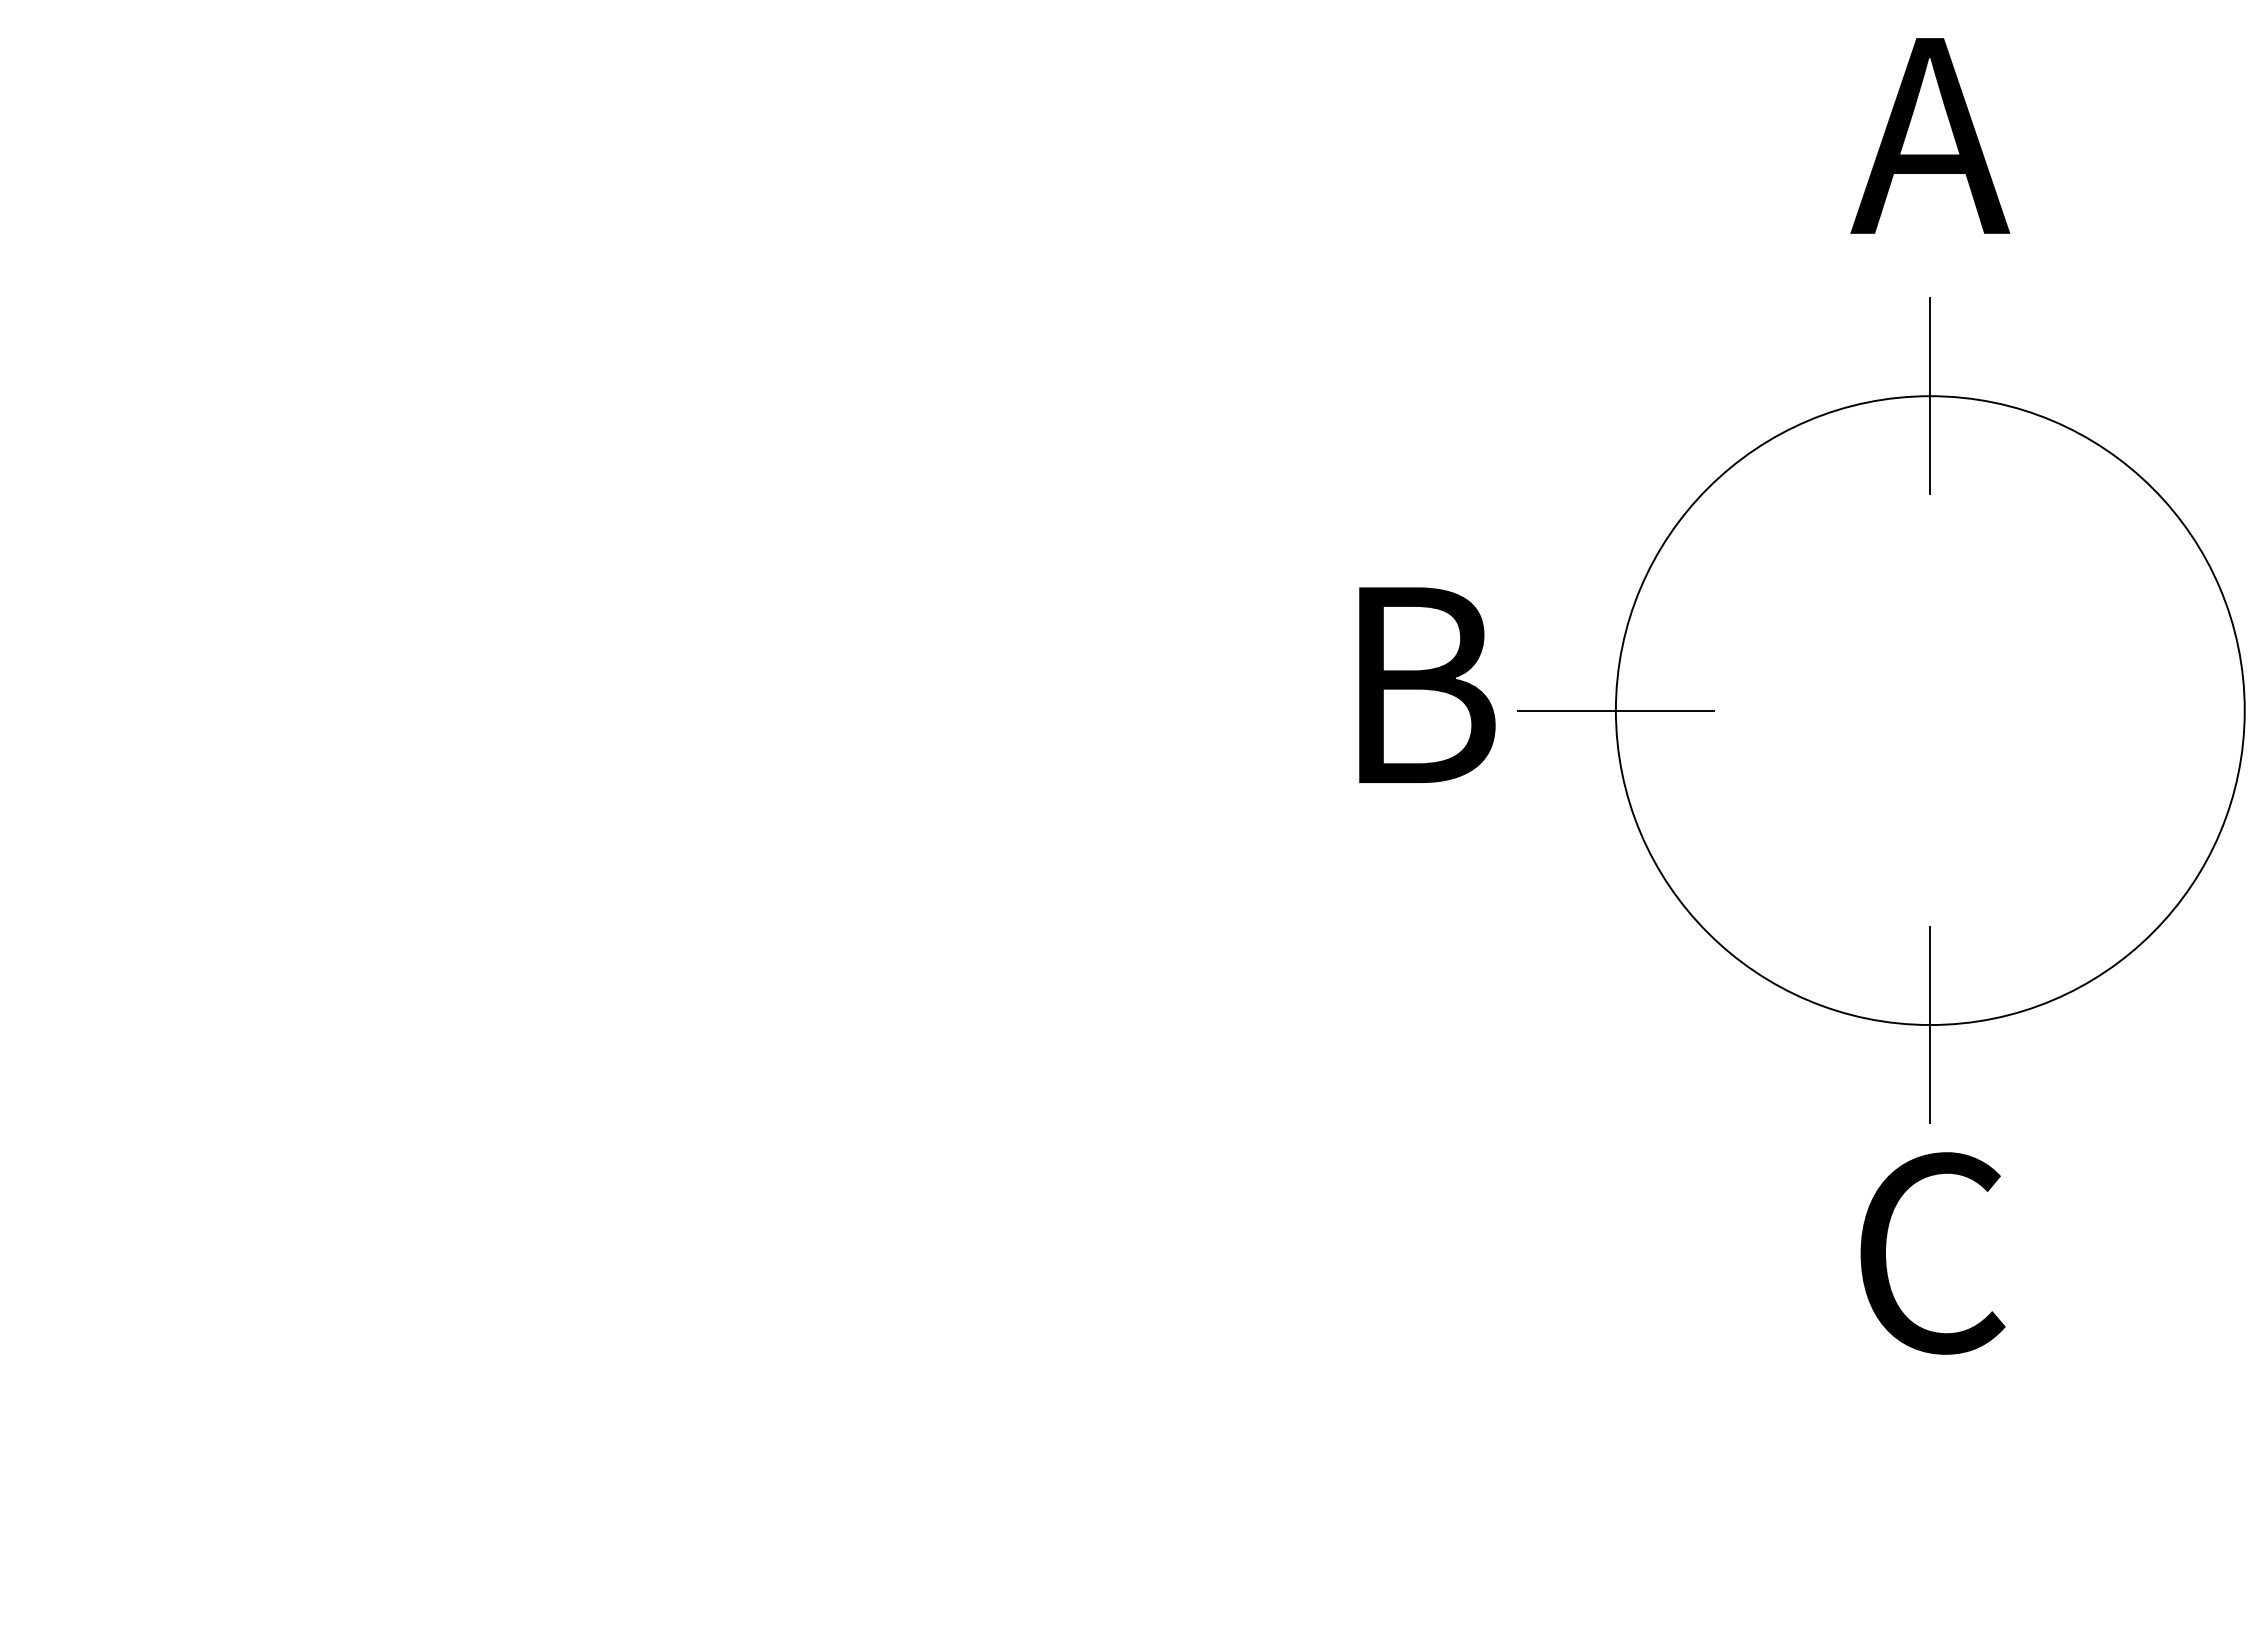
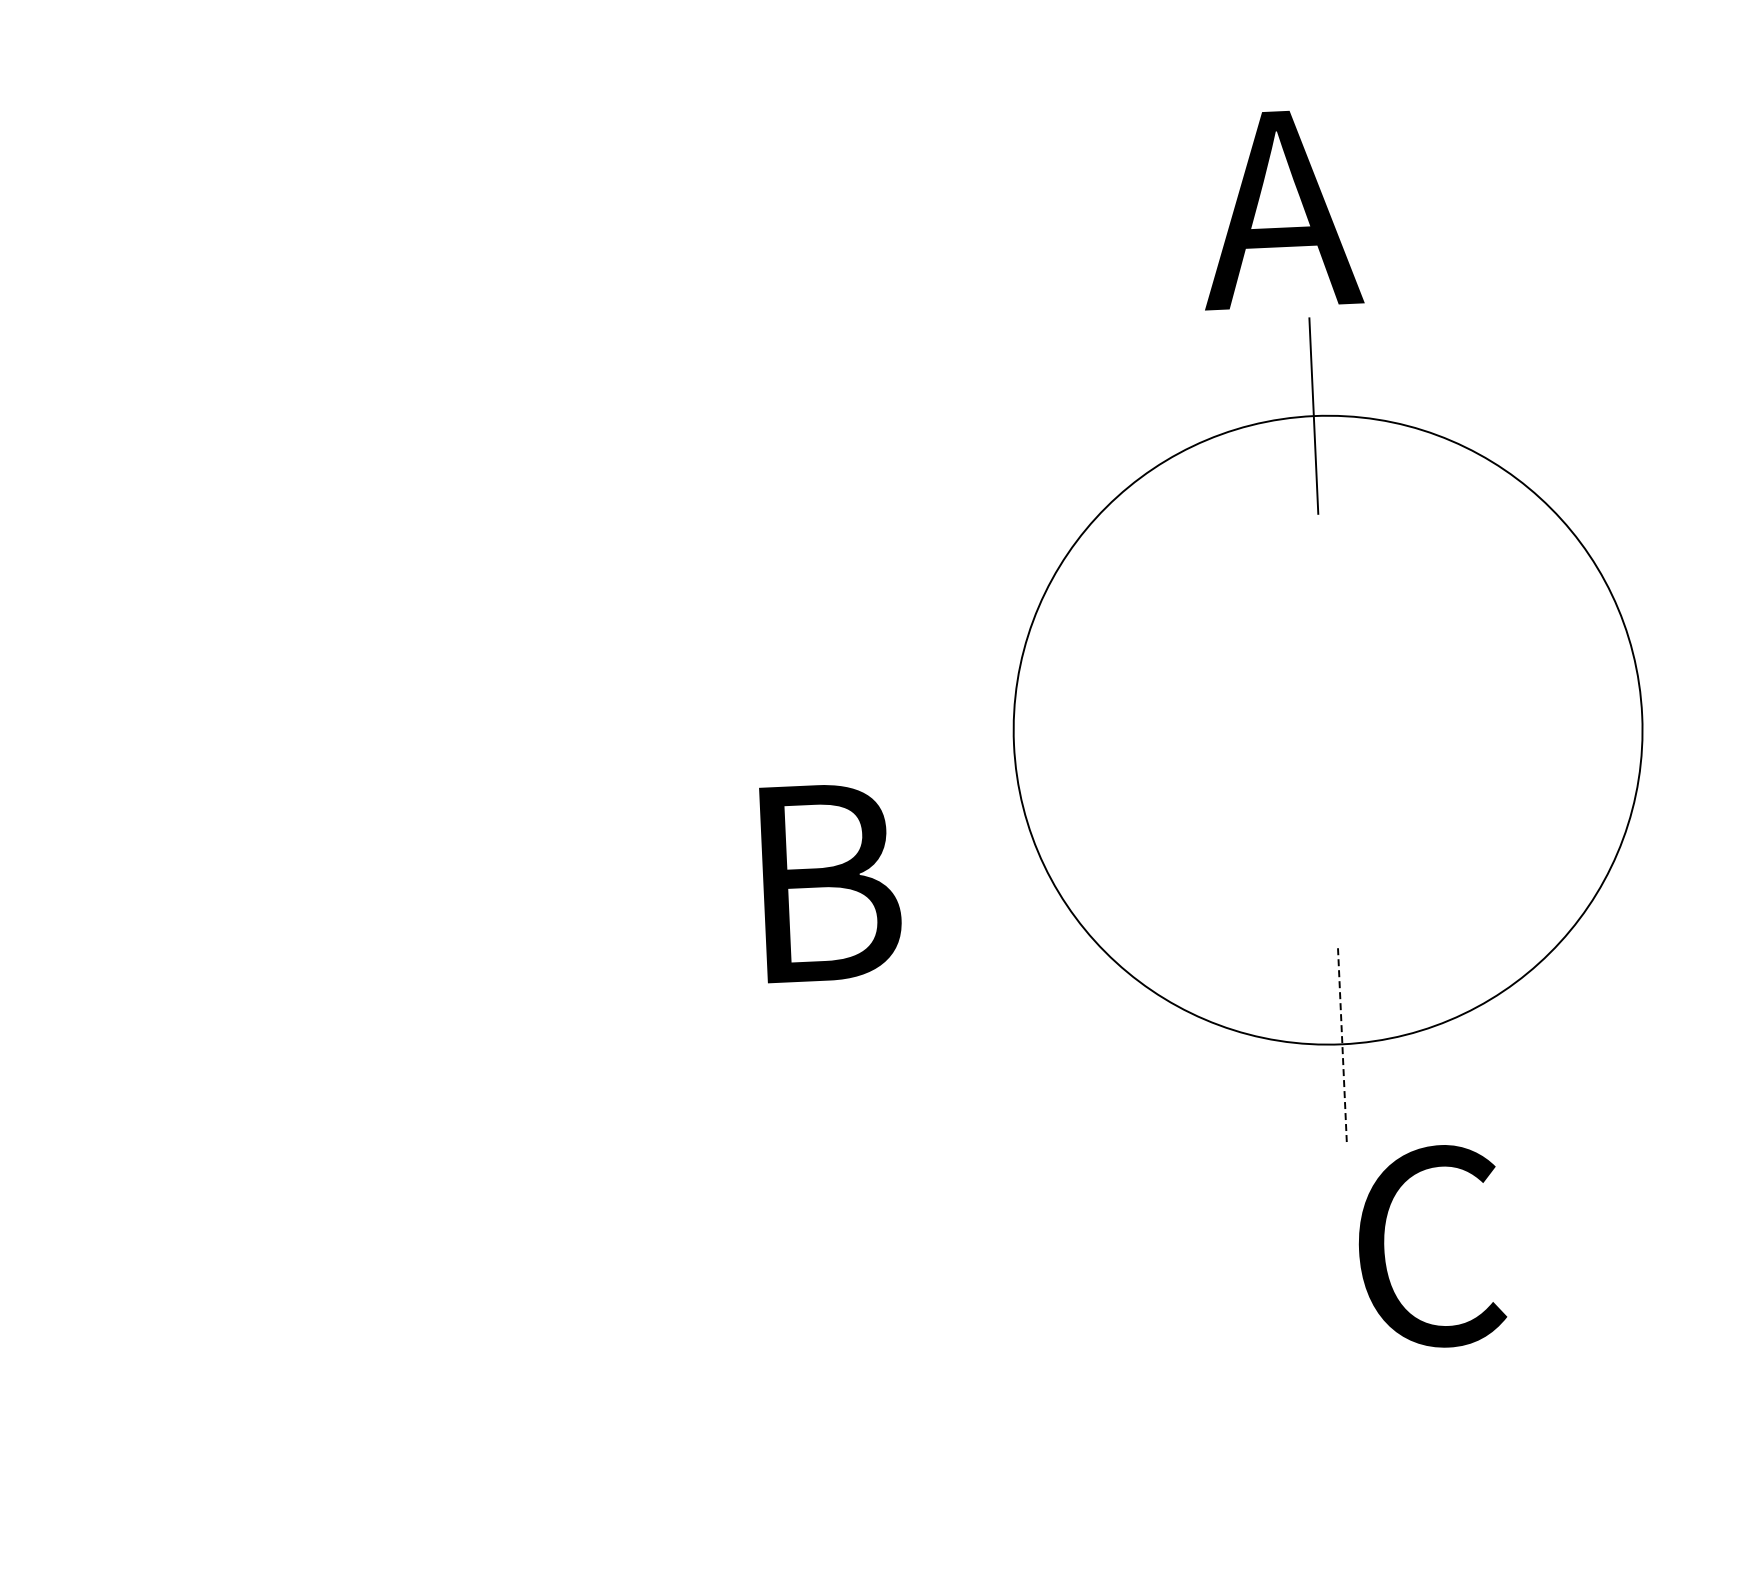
text: (1930, 135) -> (1280, 208), moved
text: (1427, 684) -> (831, 881), moved
line: (1615, 710) -> (1013, 744), removed
line: (1930, 1025) -> (1342, 1044), solid -> dashed
text: (1932, 1253) -> (1430, 1246), moved

